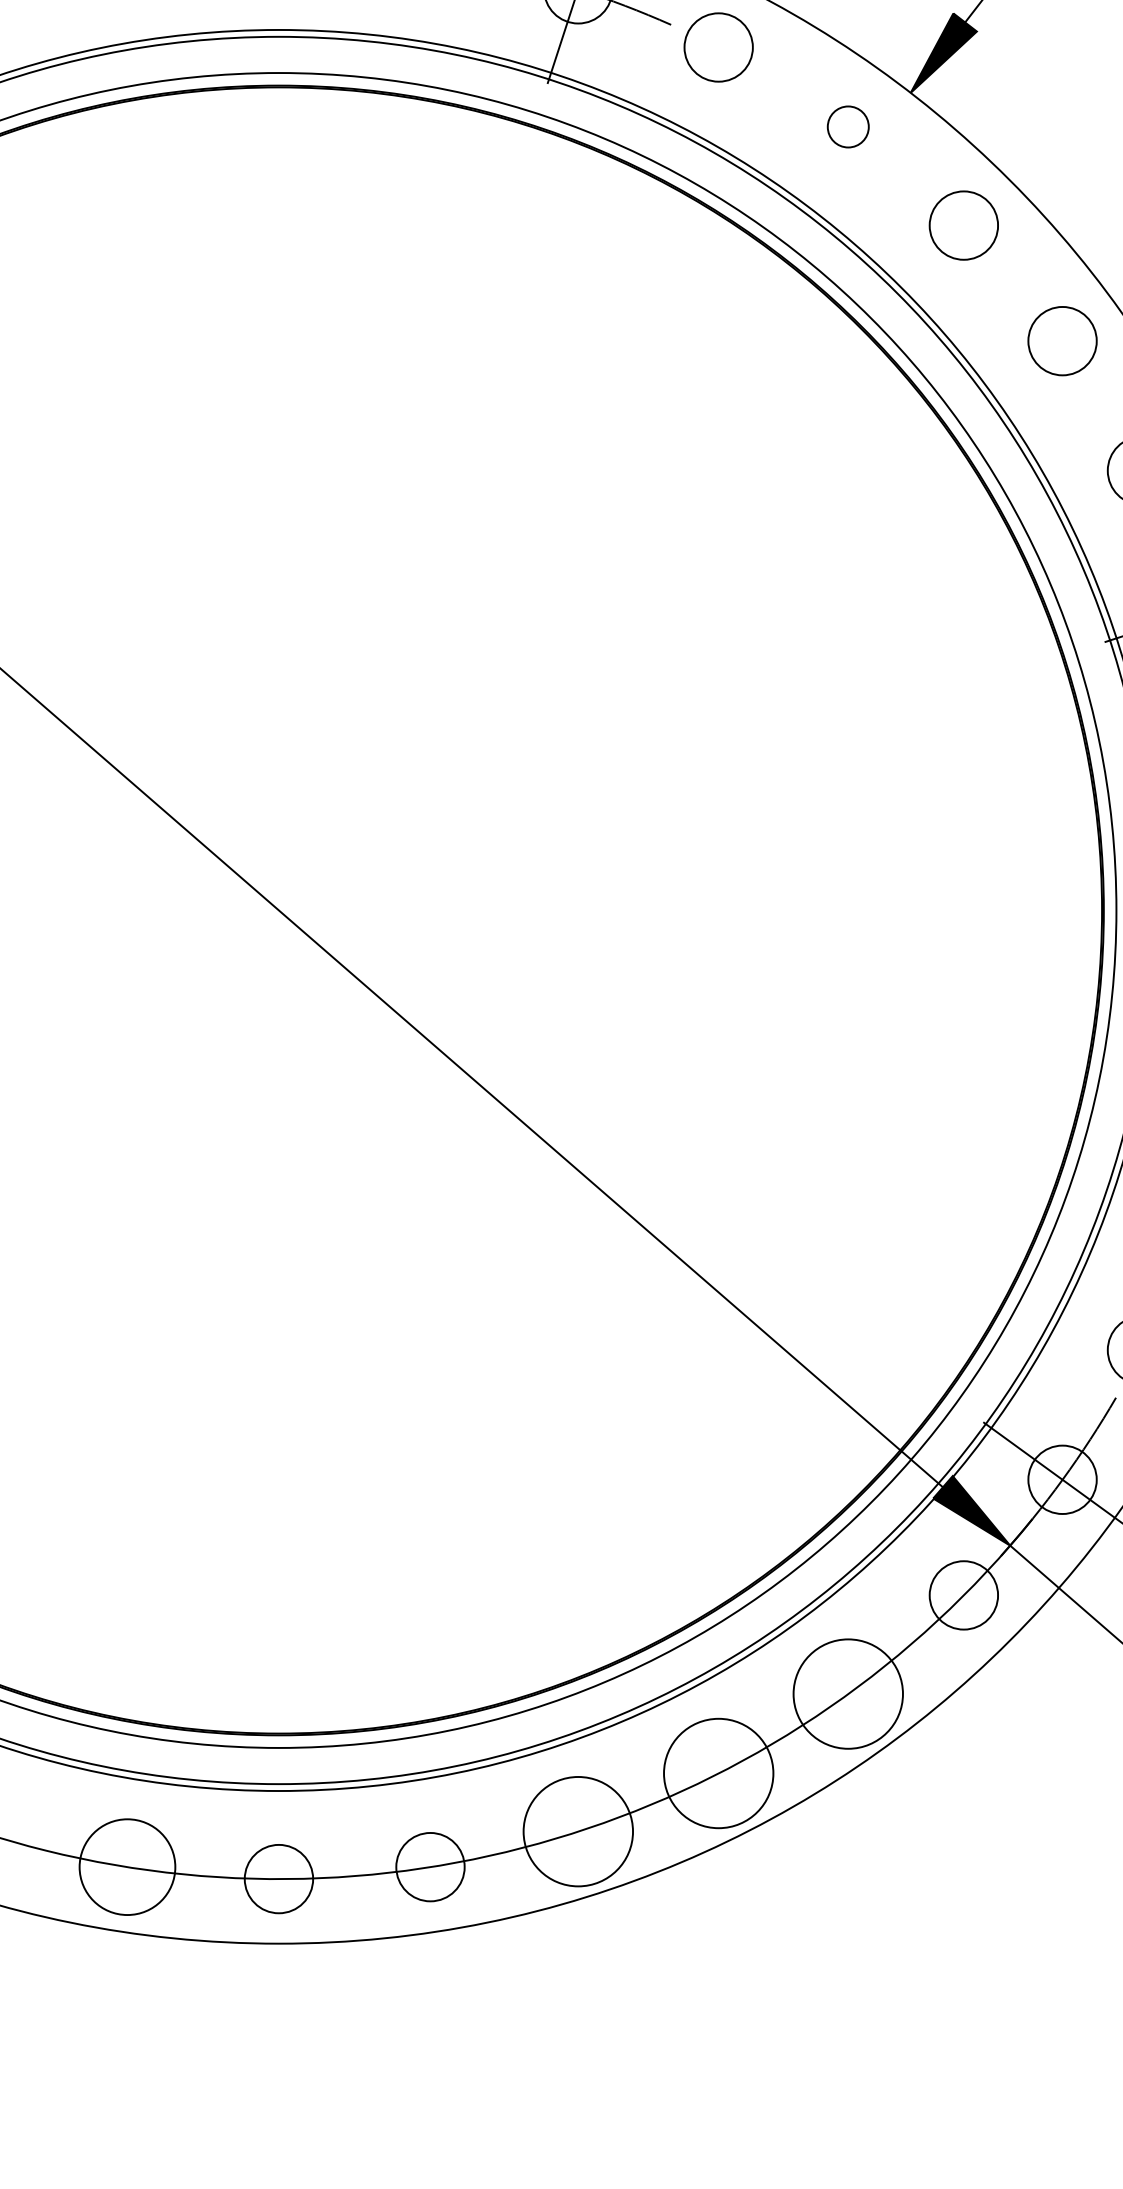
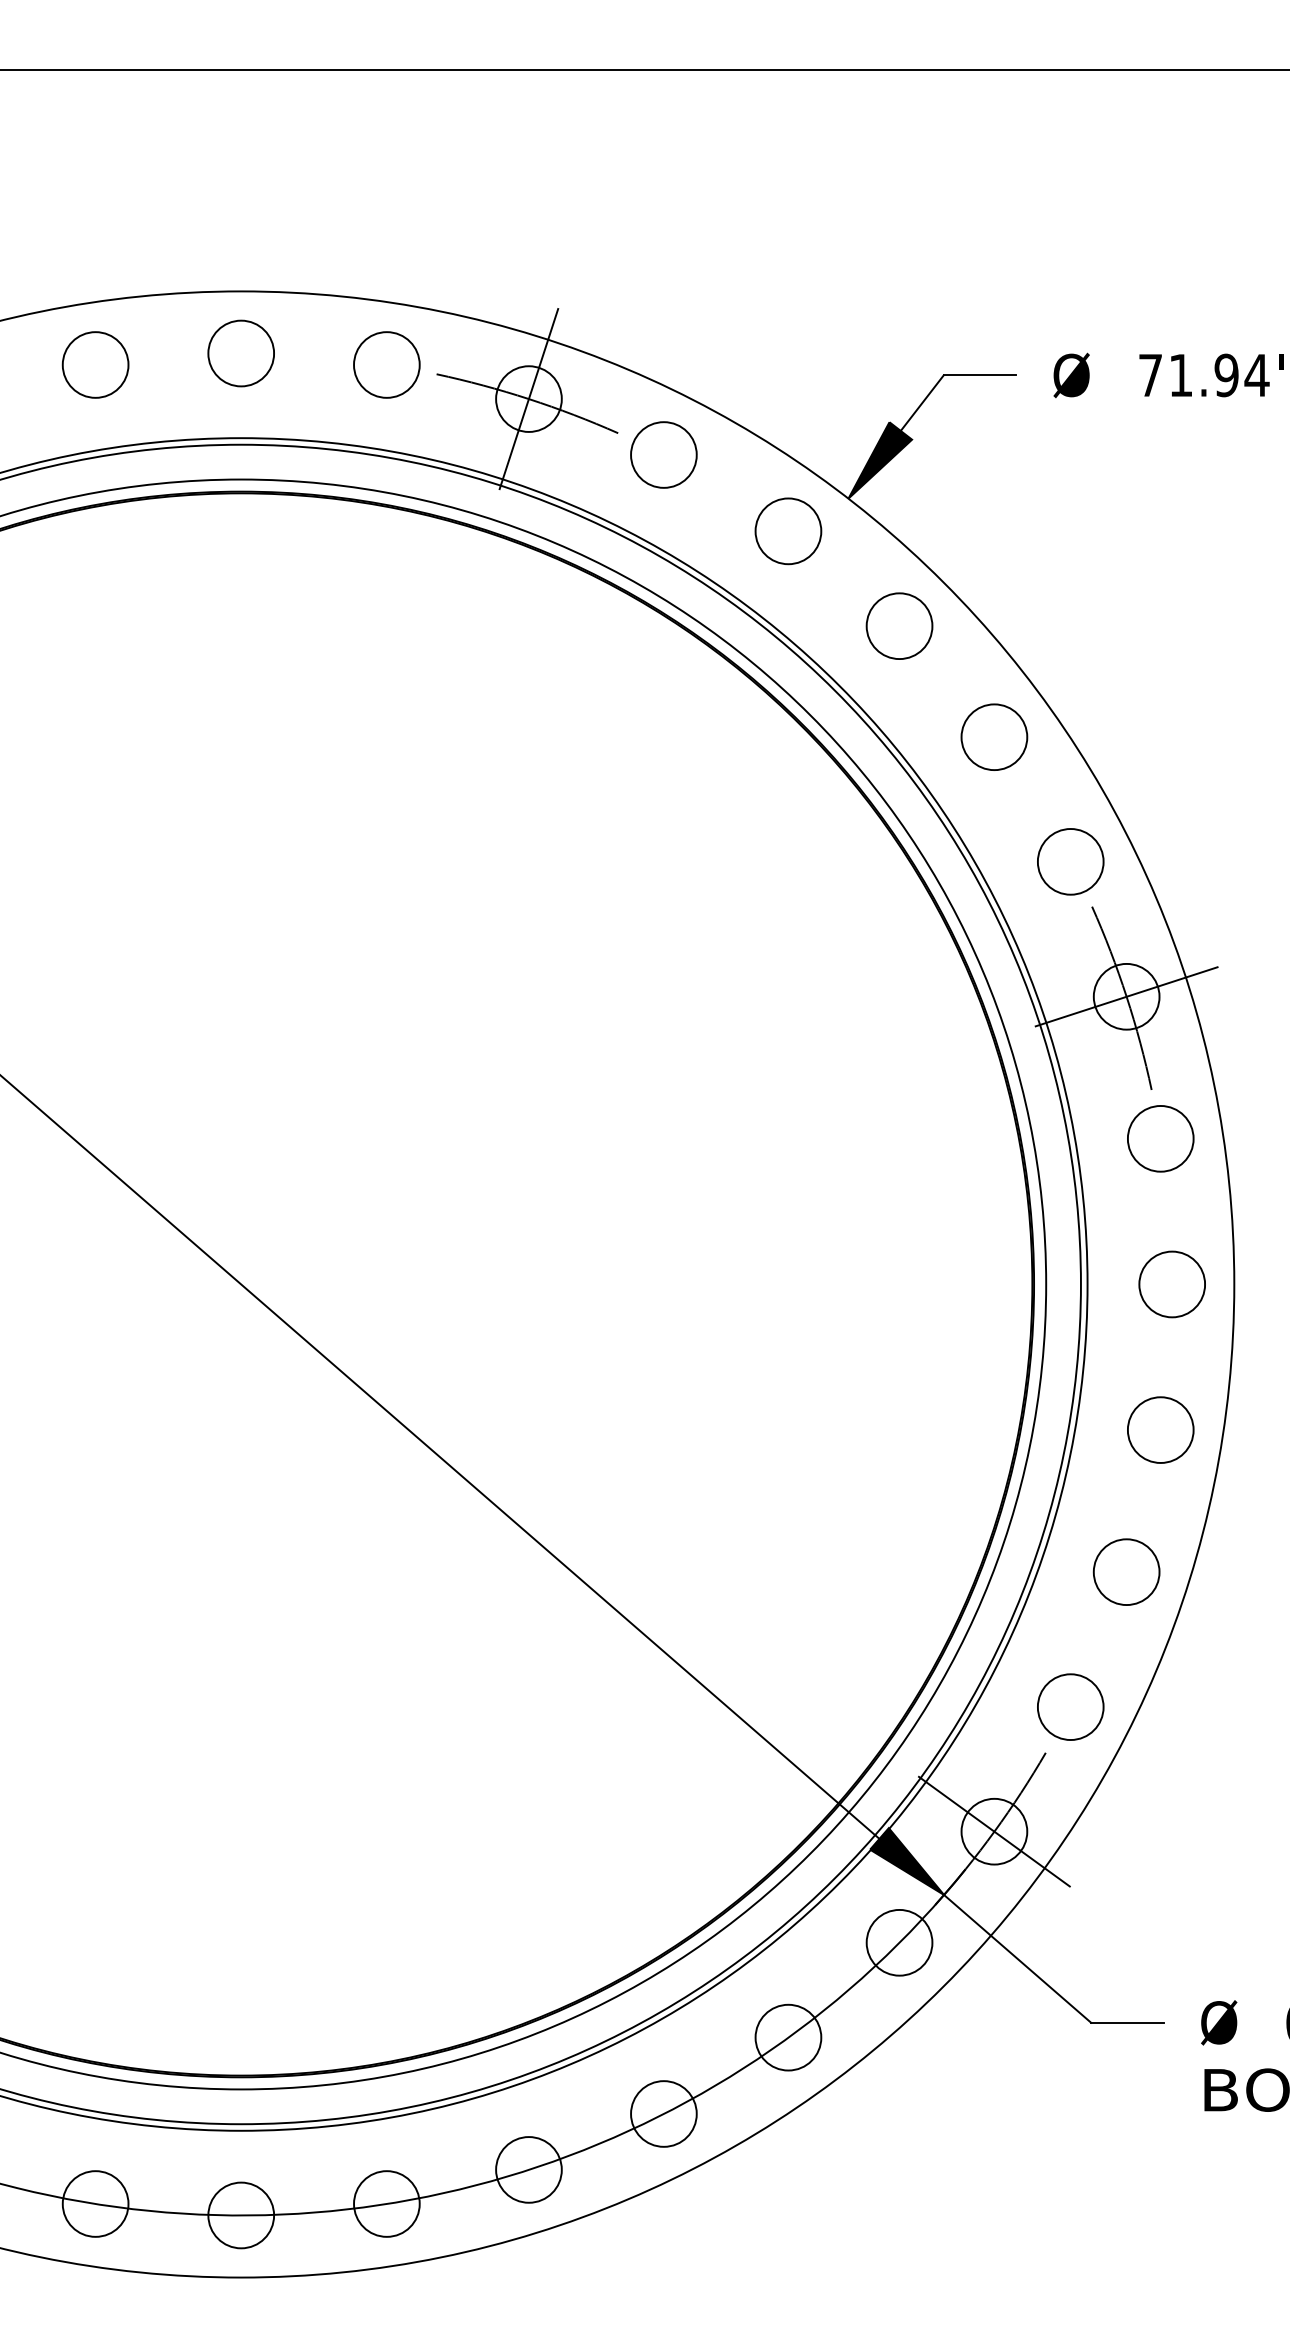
circle: (848, 127) -> (788, 531), size x1.67
circle: (848, 1693) -> (788, 2037), size x0.62
circle: (718, 1772) -> (663, 2113), size x0.62
circle: (577, 1831) -> (528, 2169), size x0.62
circle: (127, 1866) -> (95, 2203), size x0.71

